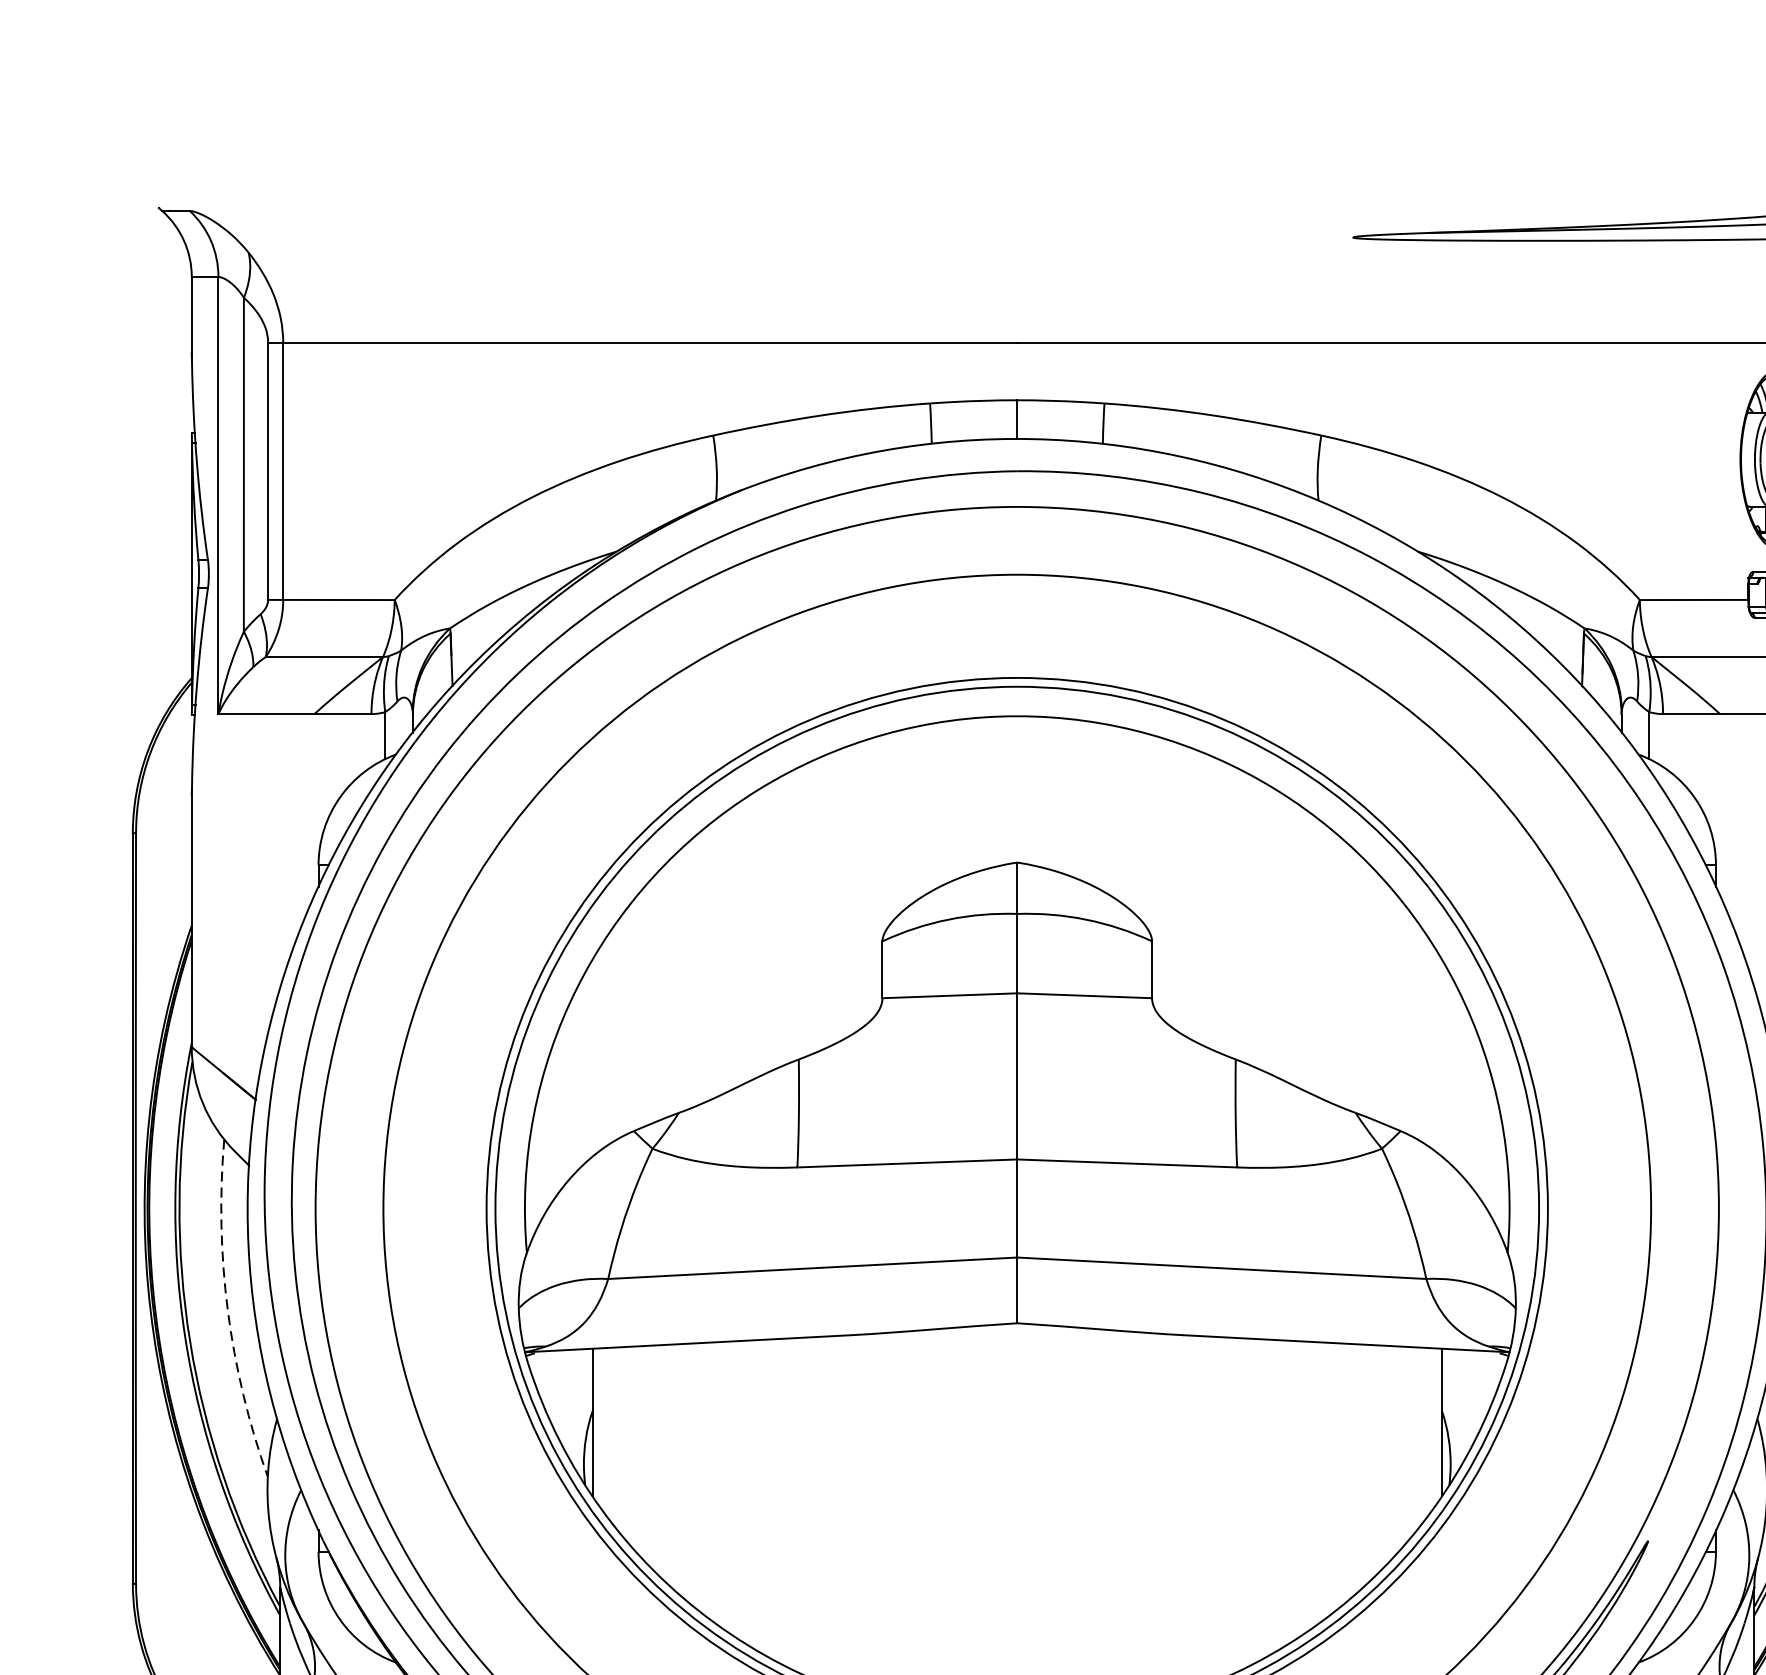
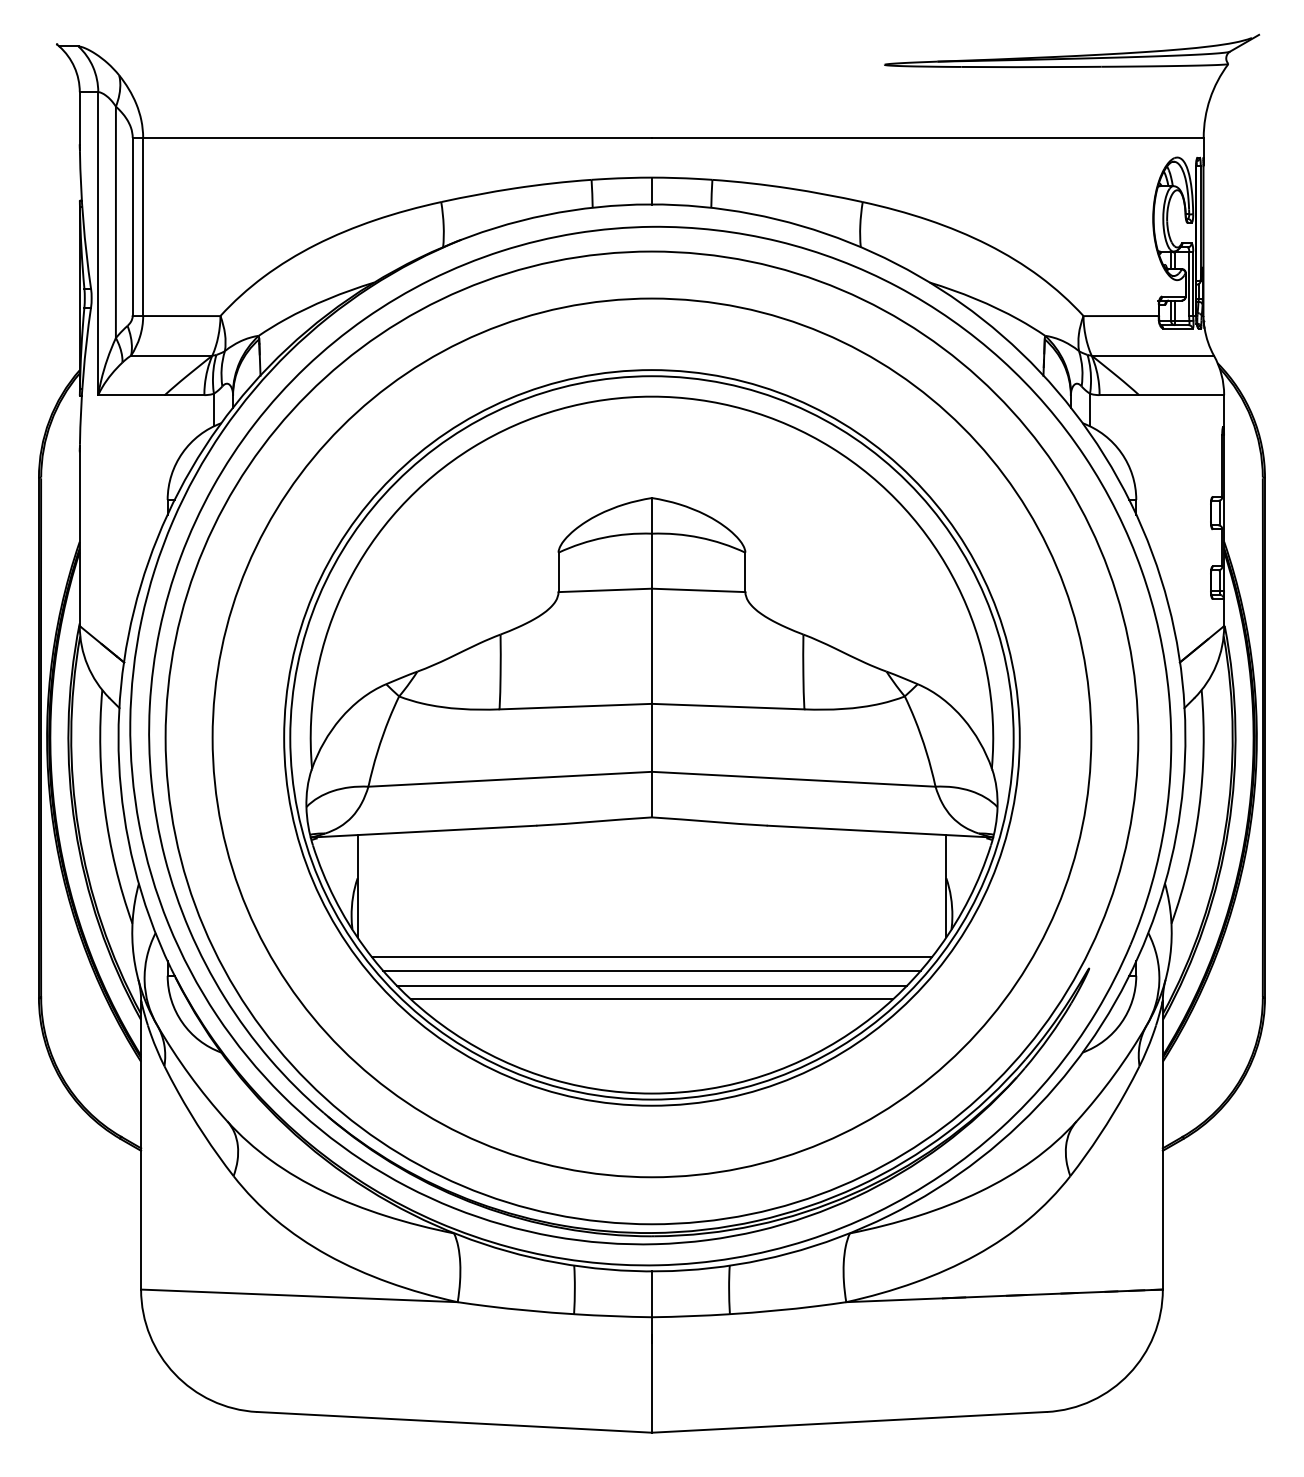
arc: (227, 1310) -> (104, 808), dashed -> solid
line: (1016, 1525) -> (651, 957), added
line: (1016, 1544) -> (651, 970), added
line: (1016, 1567) -> (651, 986), added
line: (1016, 1585) -> (651, 999), added

